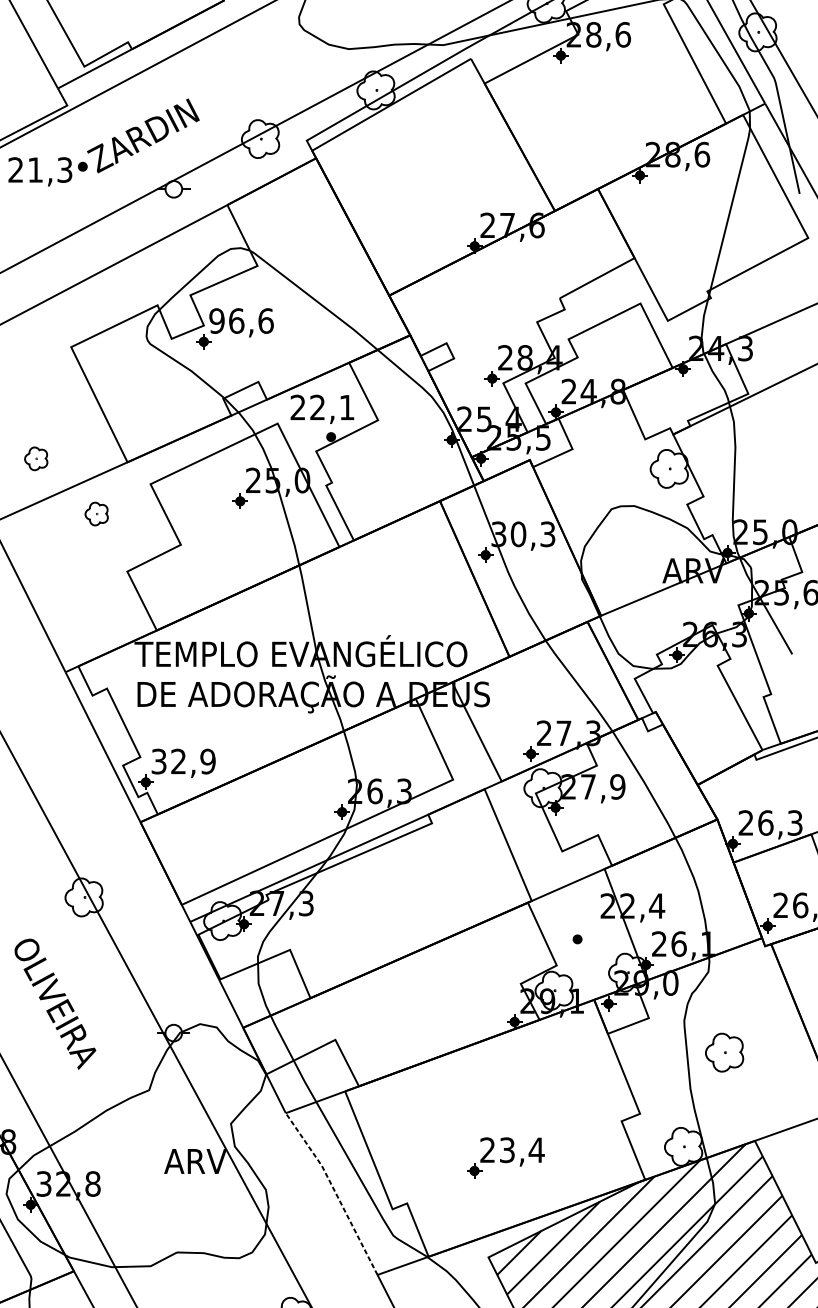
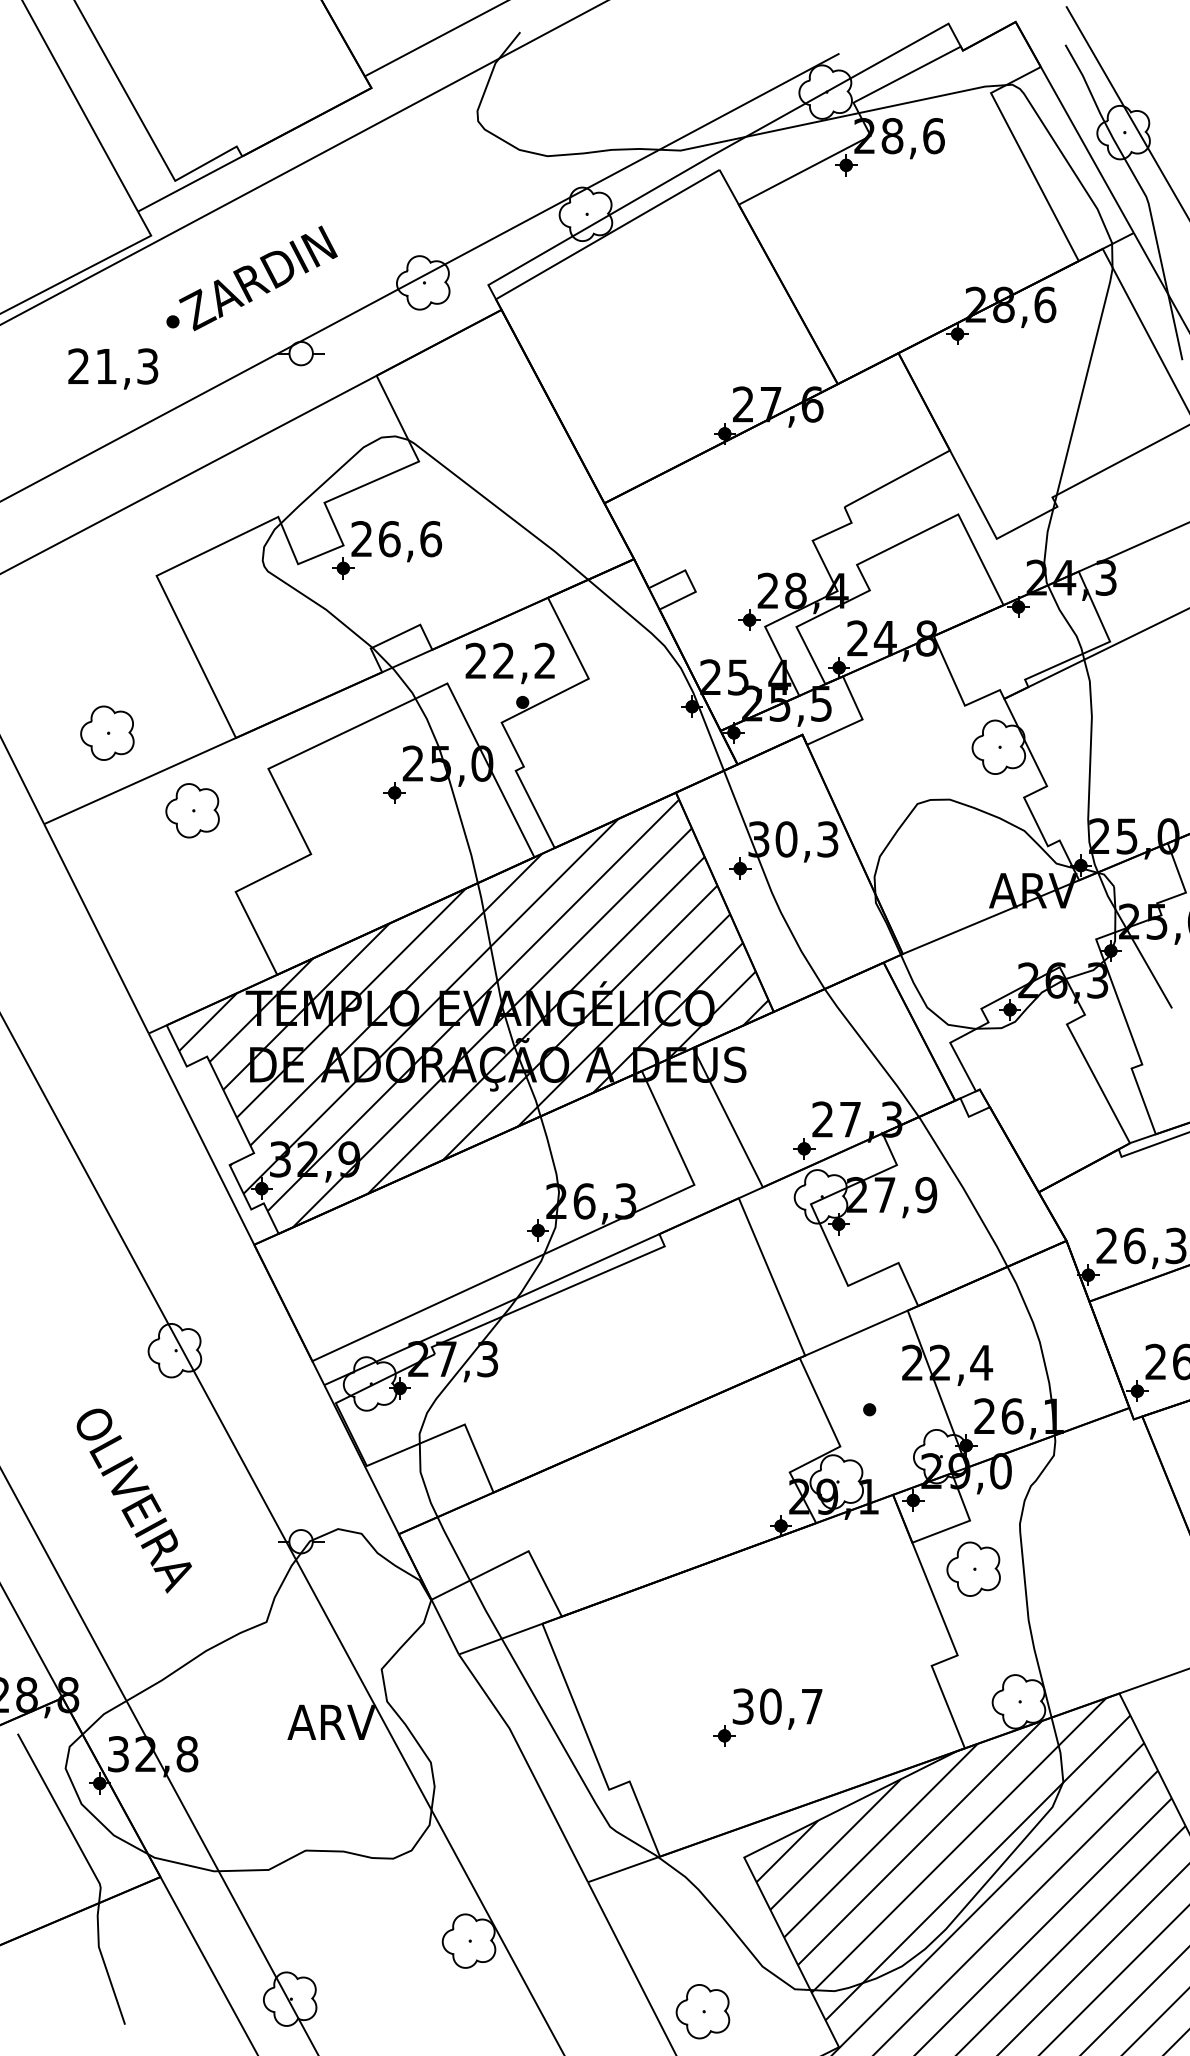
text: (40, 171) -> (113, 368), moved
text: (216, 321) -> (361, 539), 96,6 -> 26,6
text: (346, 407) -> (544, 660), 22,1 -> 22,2
part: (36, 458) -> (107, 732), size x1.67
part: (96, 513) -> (192, 810), size x1.67
hatch: (296, 657) -> (473, 1013), added
part: (724, 1052) -> (973, 1568), moved
text: (512, 1150) -> (777, 1706), 23,4 -> 30,7
line: (335, 1191) -> (528, 1764), dashed -> solid

